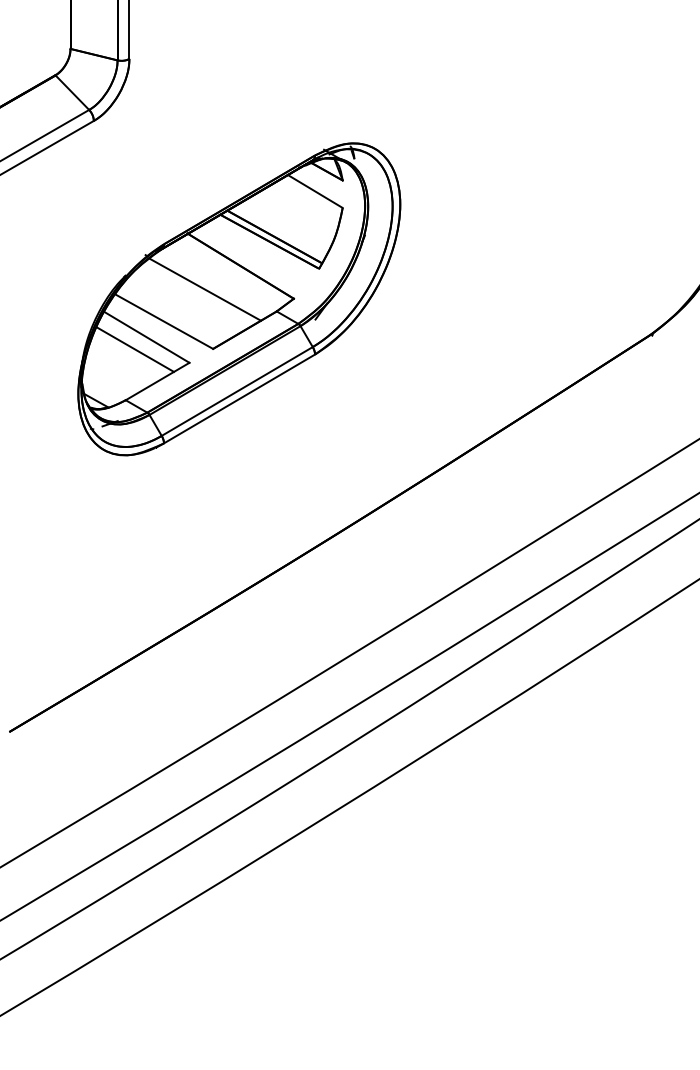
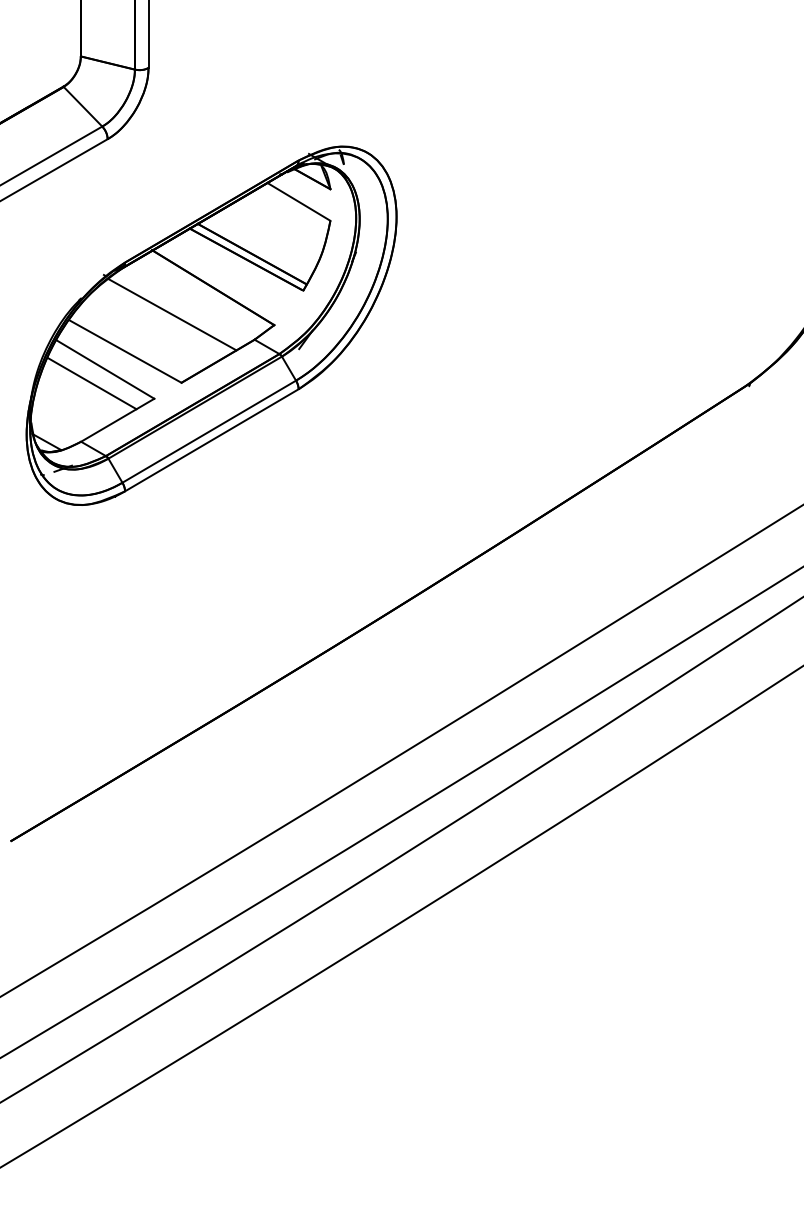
part: (239, 299) -> (211, 326), moved

